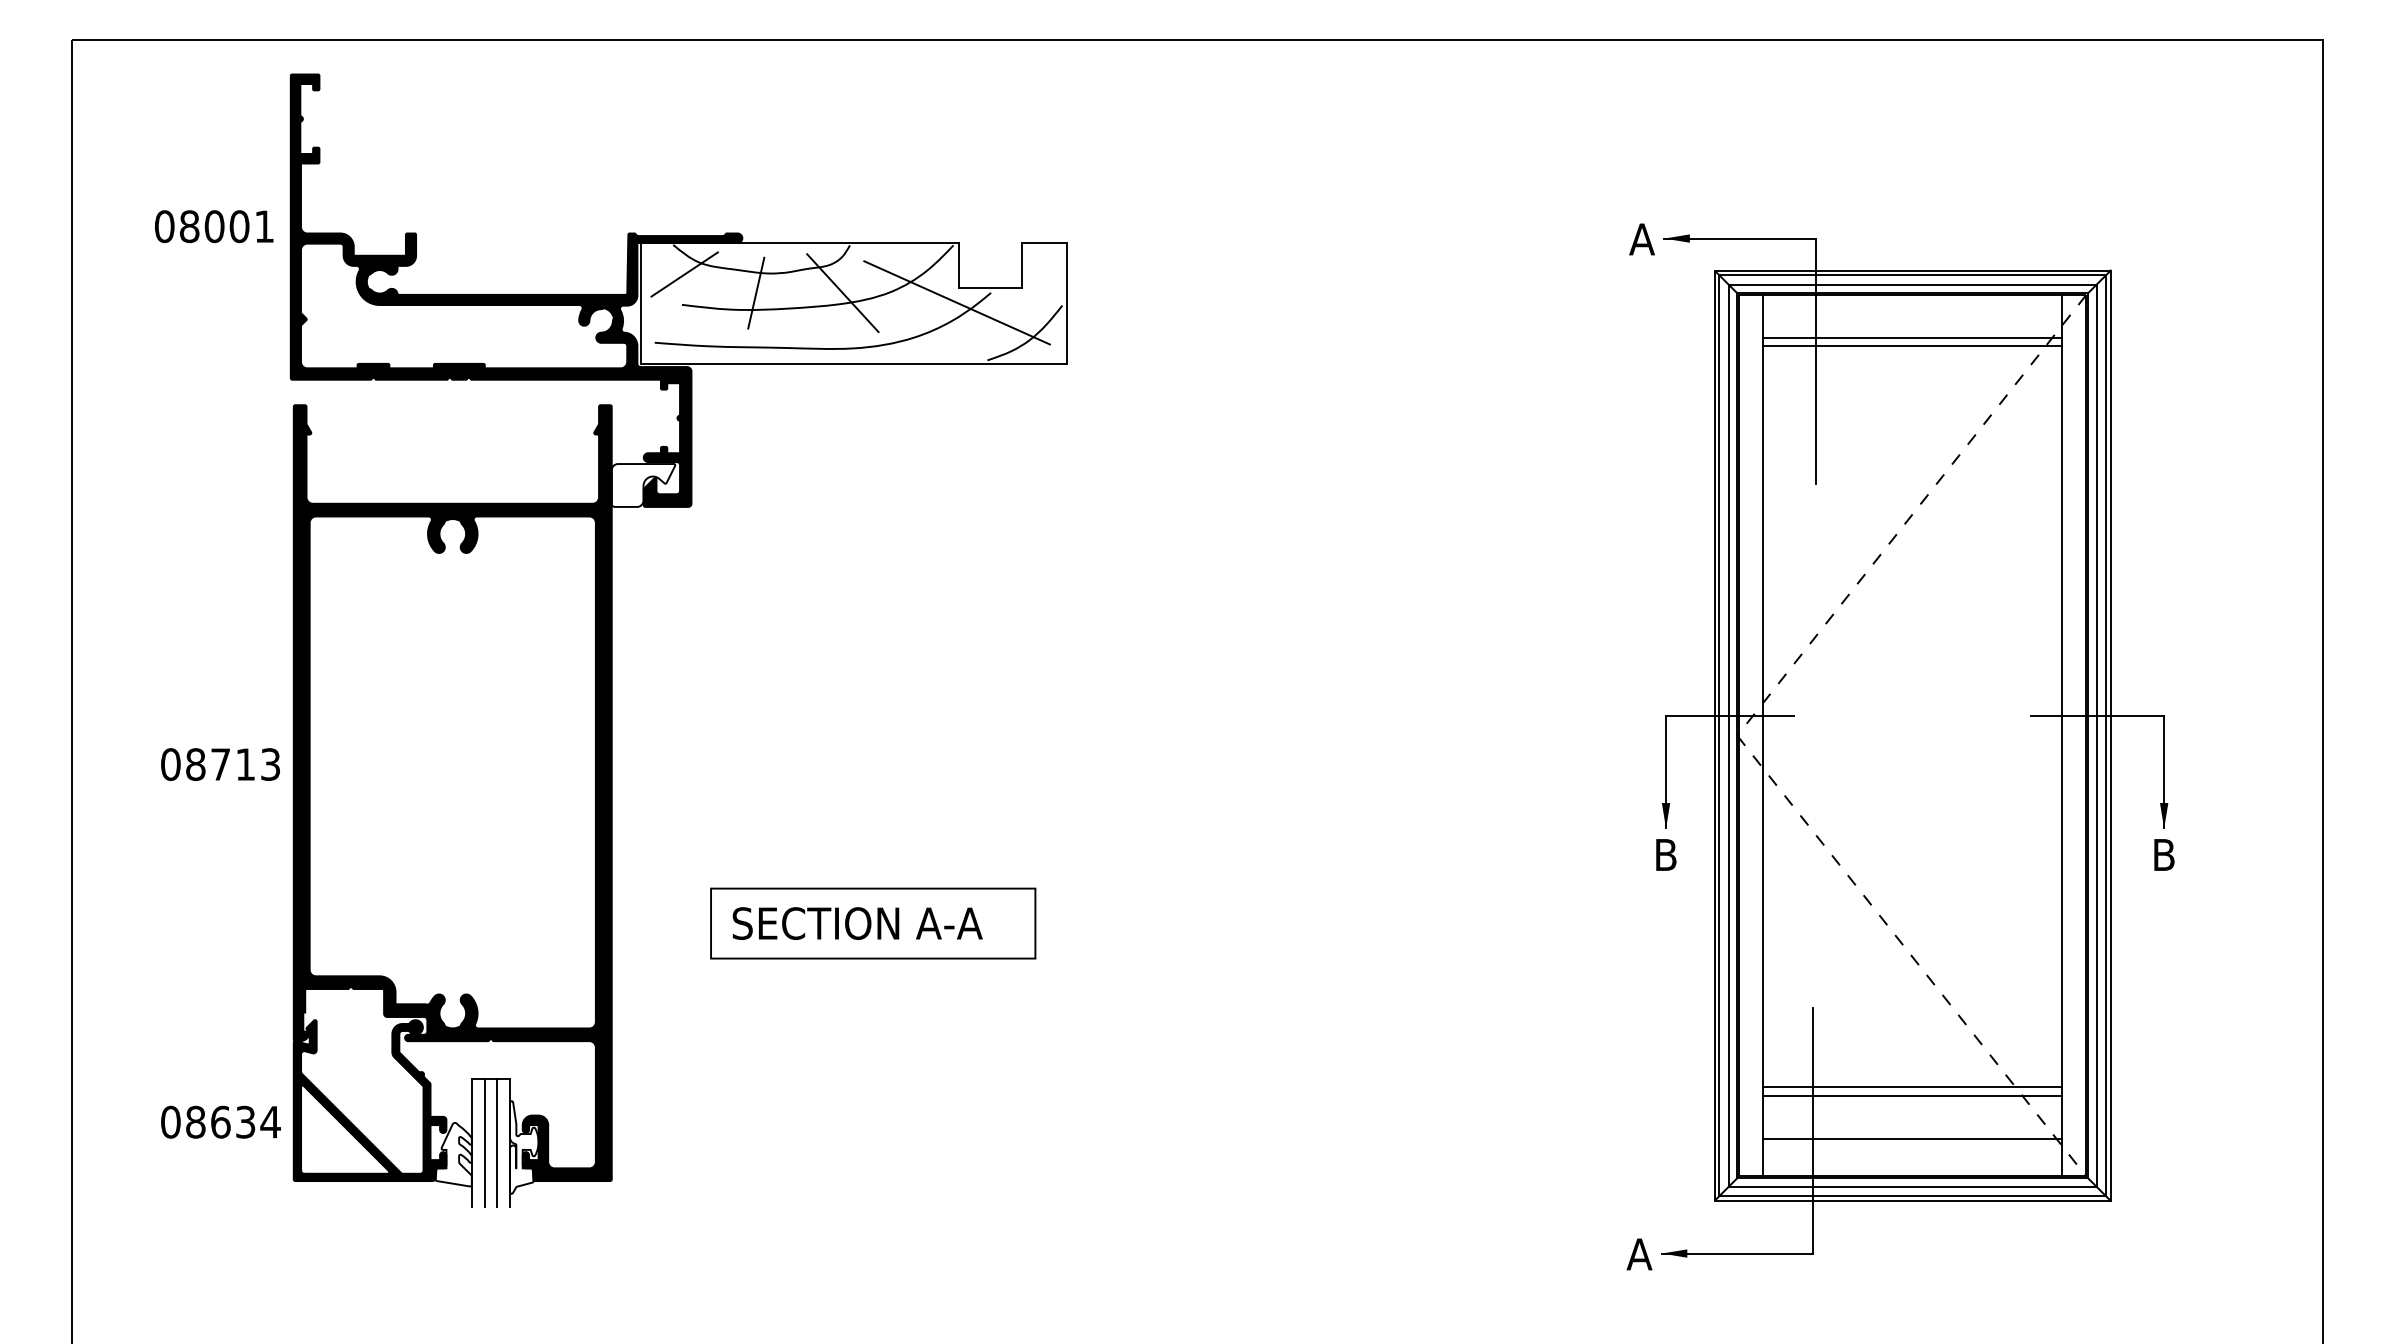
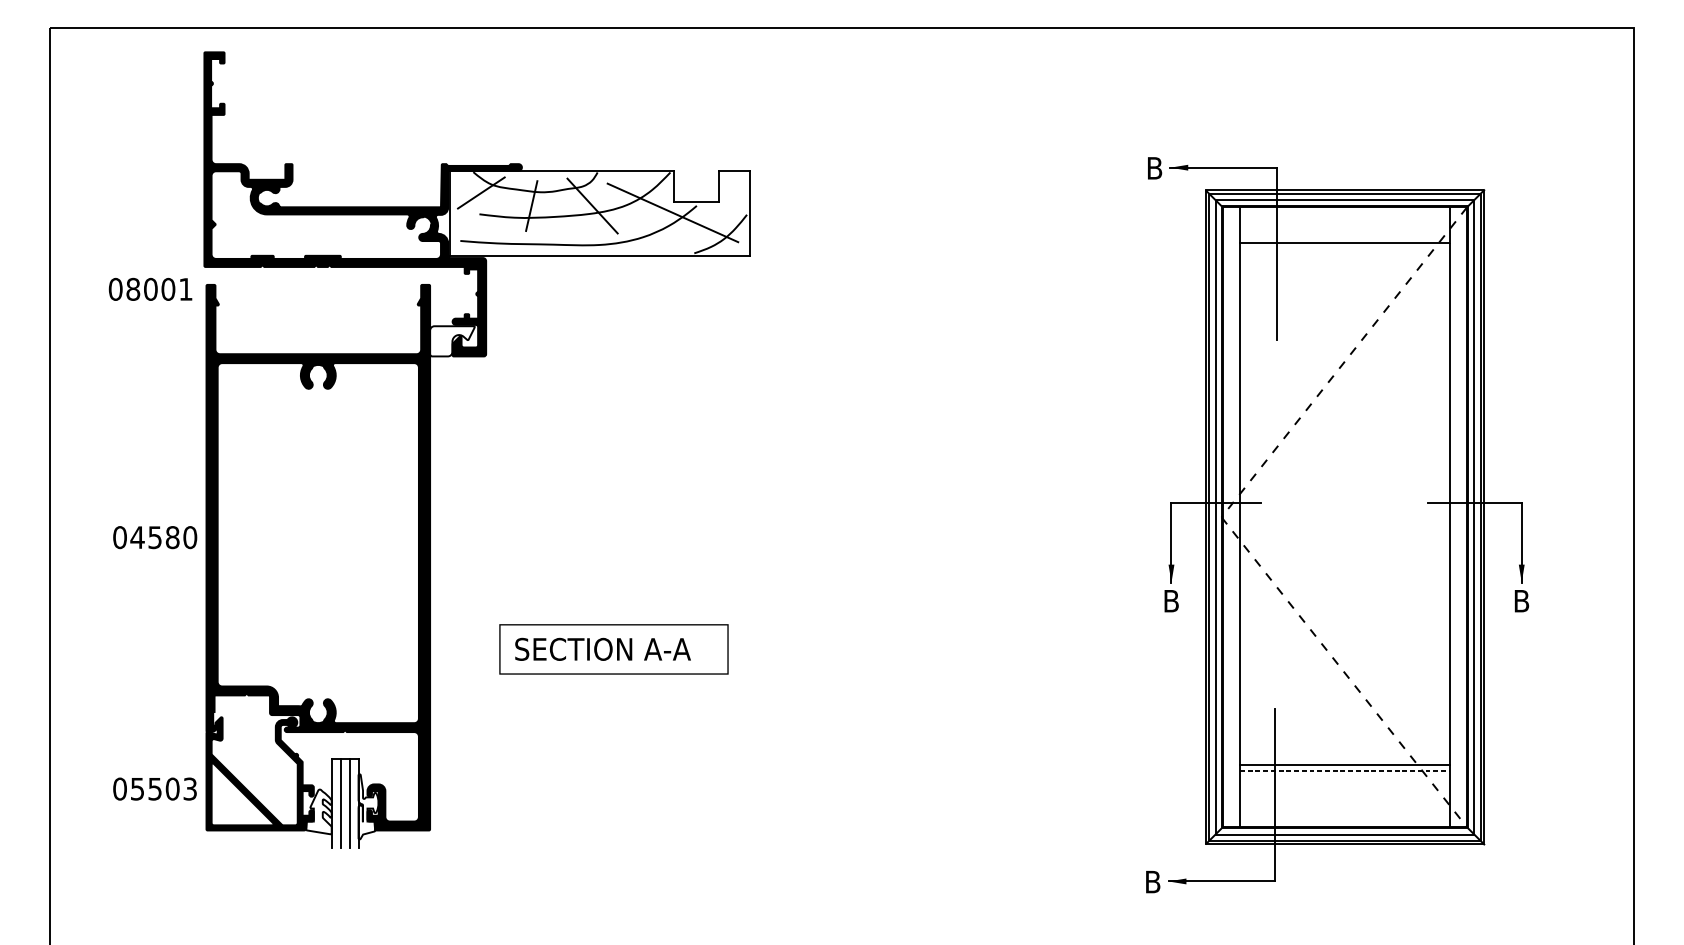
text: (214, 226) -> (150, 289), moved
text: (1641, 239) -> (1154, 168), A -> B
line: (1912, 337) -> (1344, 237), removed
text: (232, 764) -> (163, 537), 08713 -> 04580
line: (1913, 1095) -> (1345, 770), solid -> dashed
text: (233, 1121) -> (164, 788), 08634 -> 05503
line: (1912, 1138) -> (1344, 800), removed
text: (1639, 1254) -> (1152, 882), A -> B

